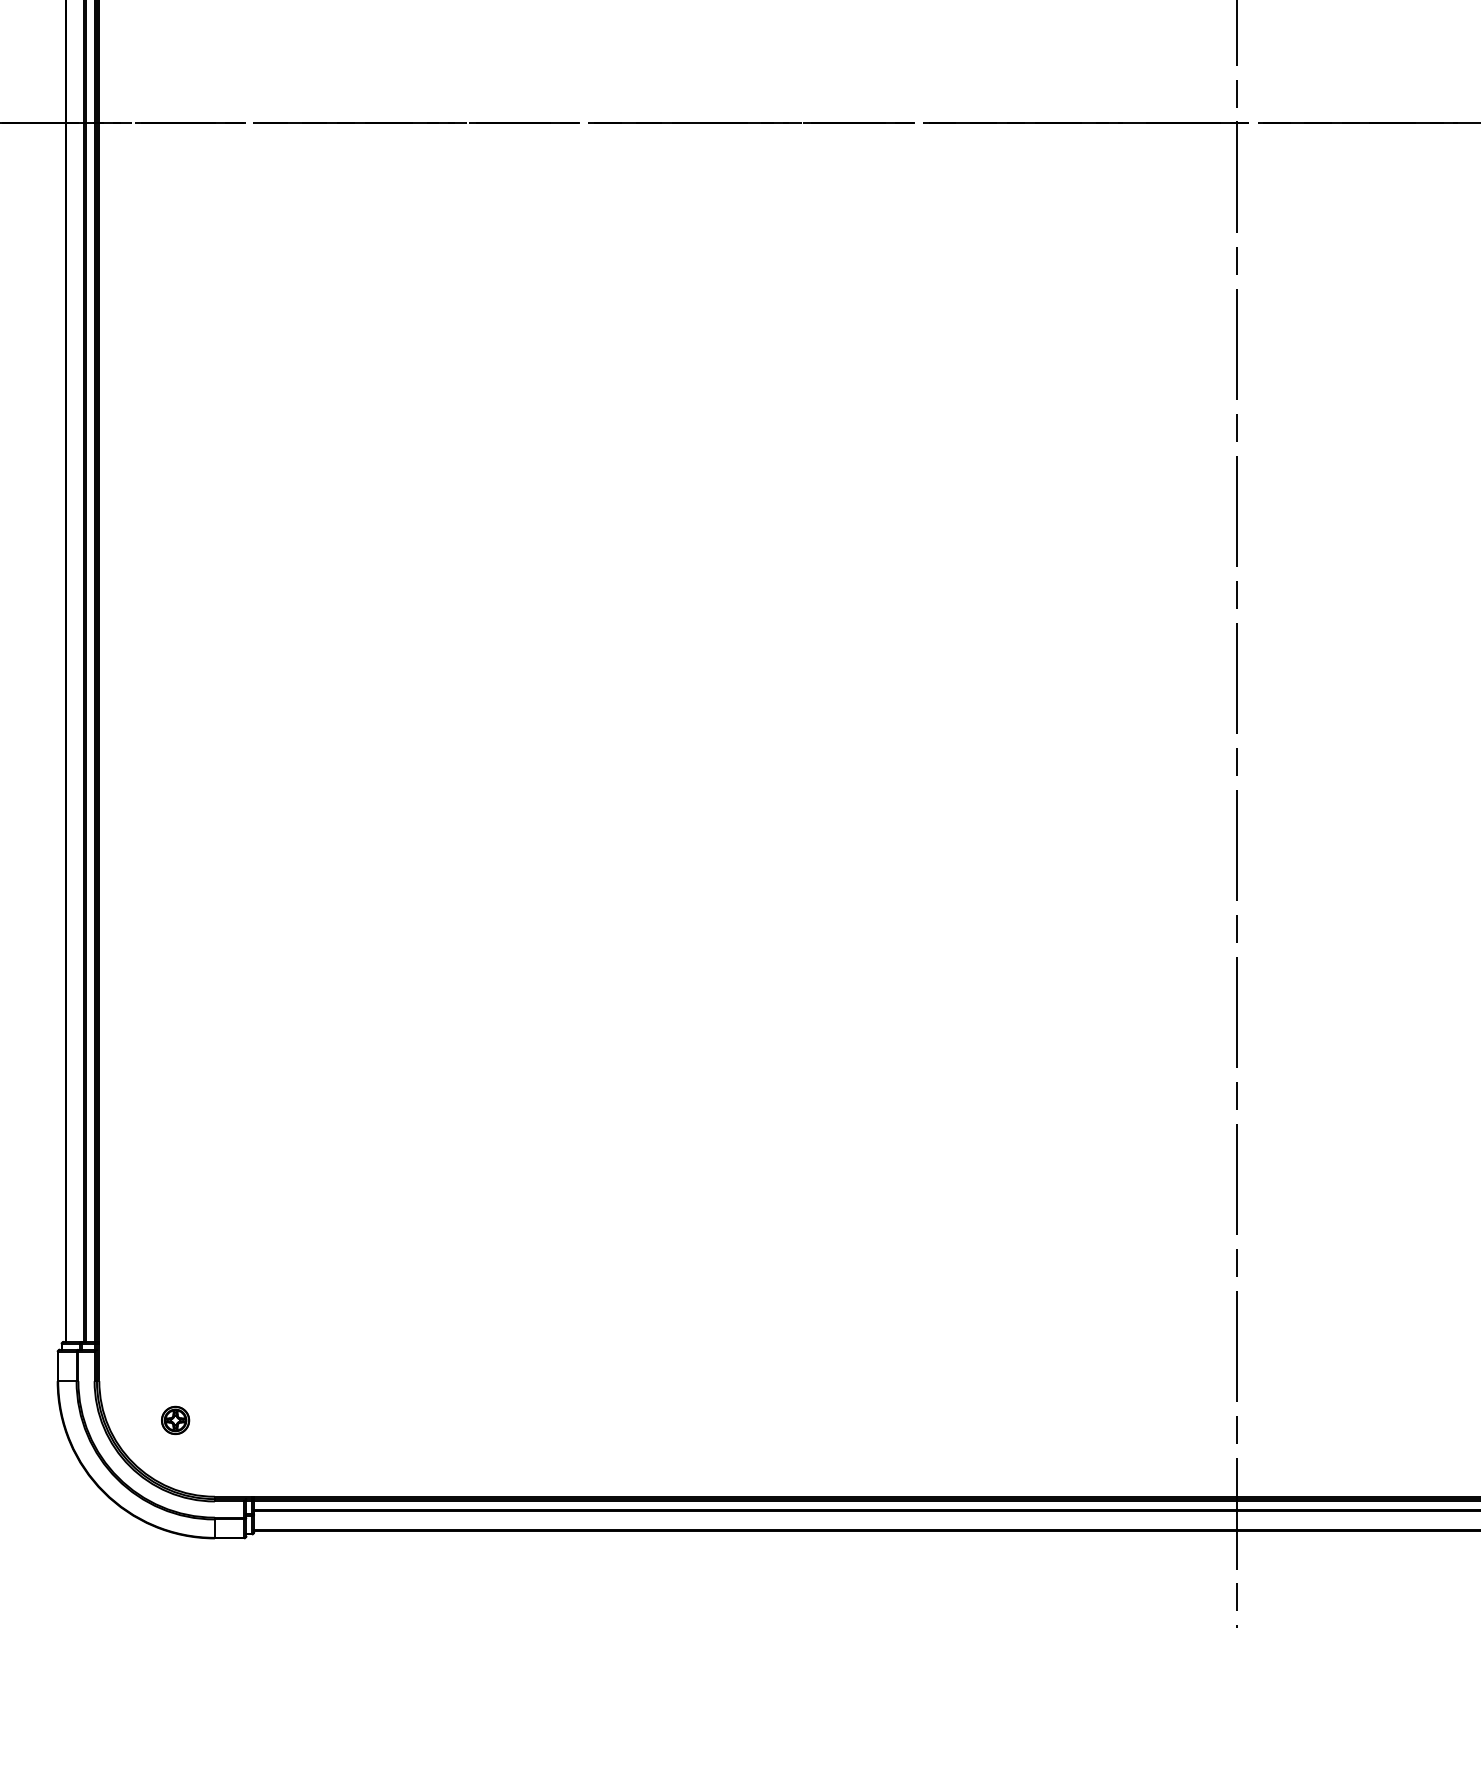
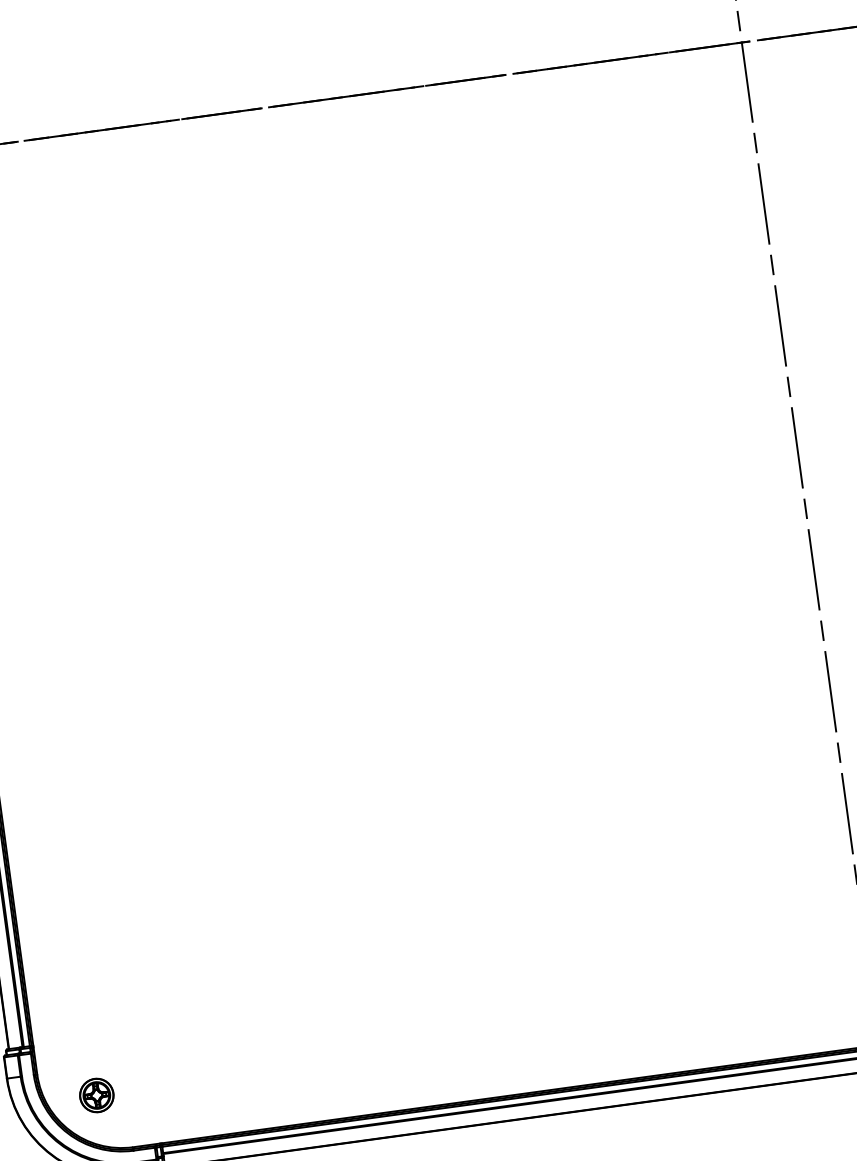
part: (175, 1420) -> (96, 1095), size x1.67

